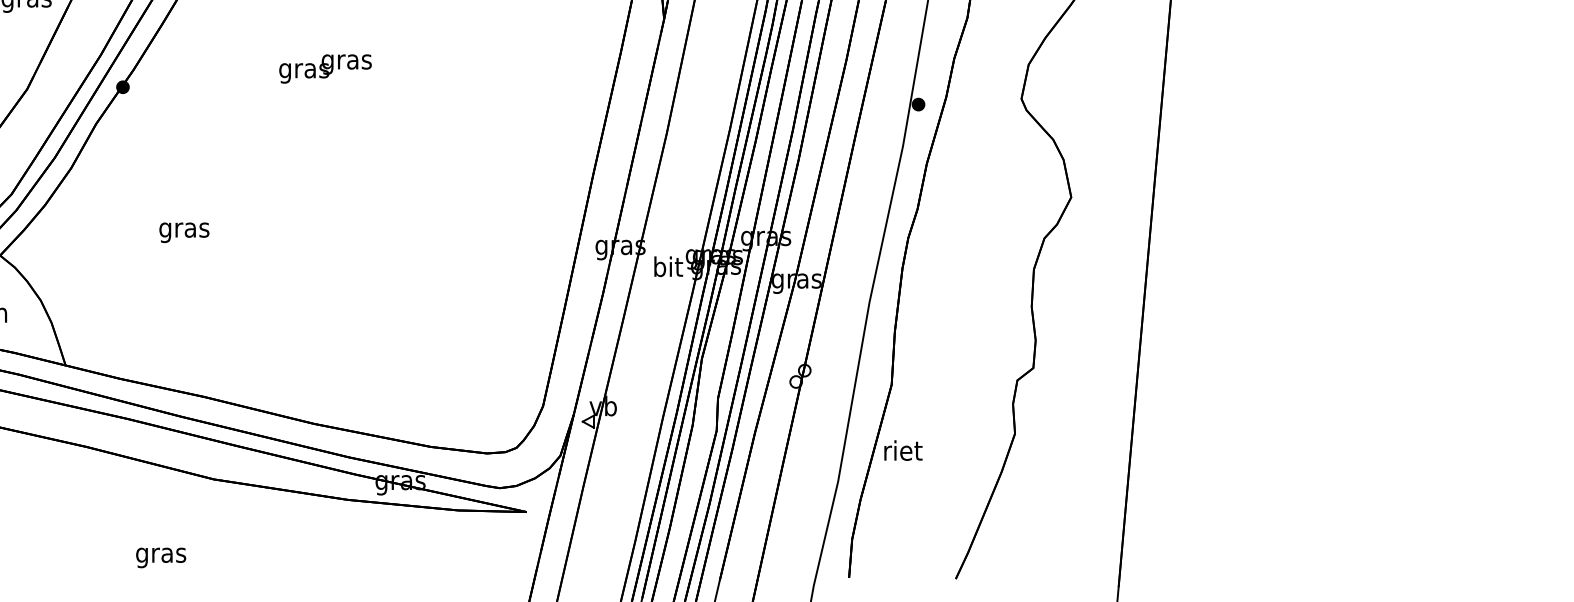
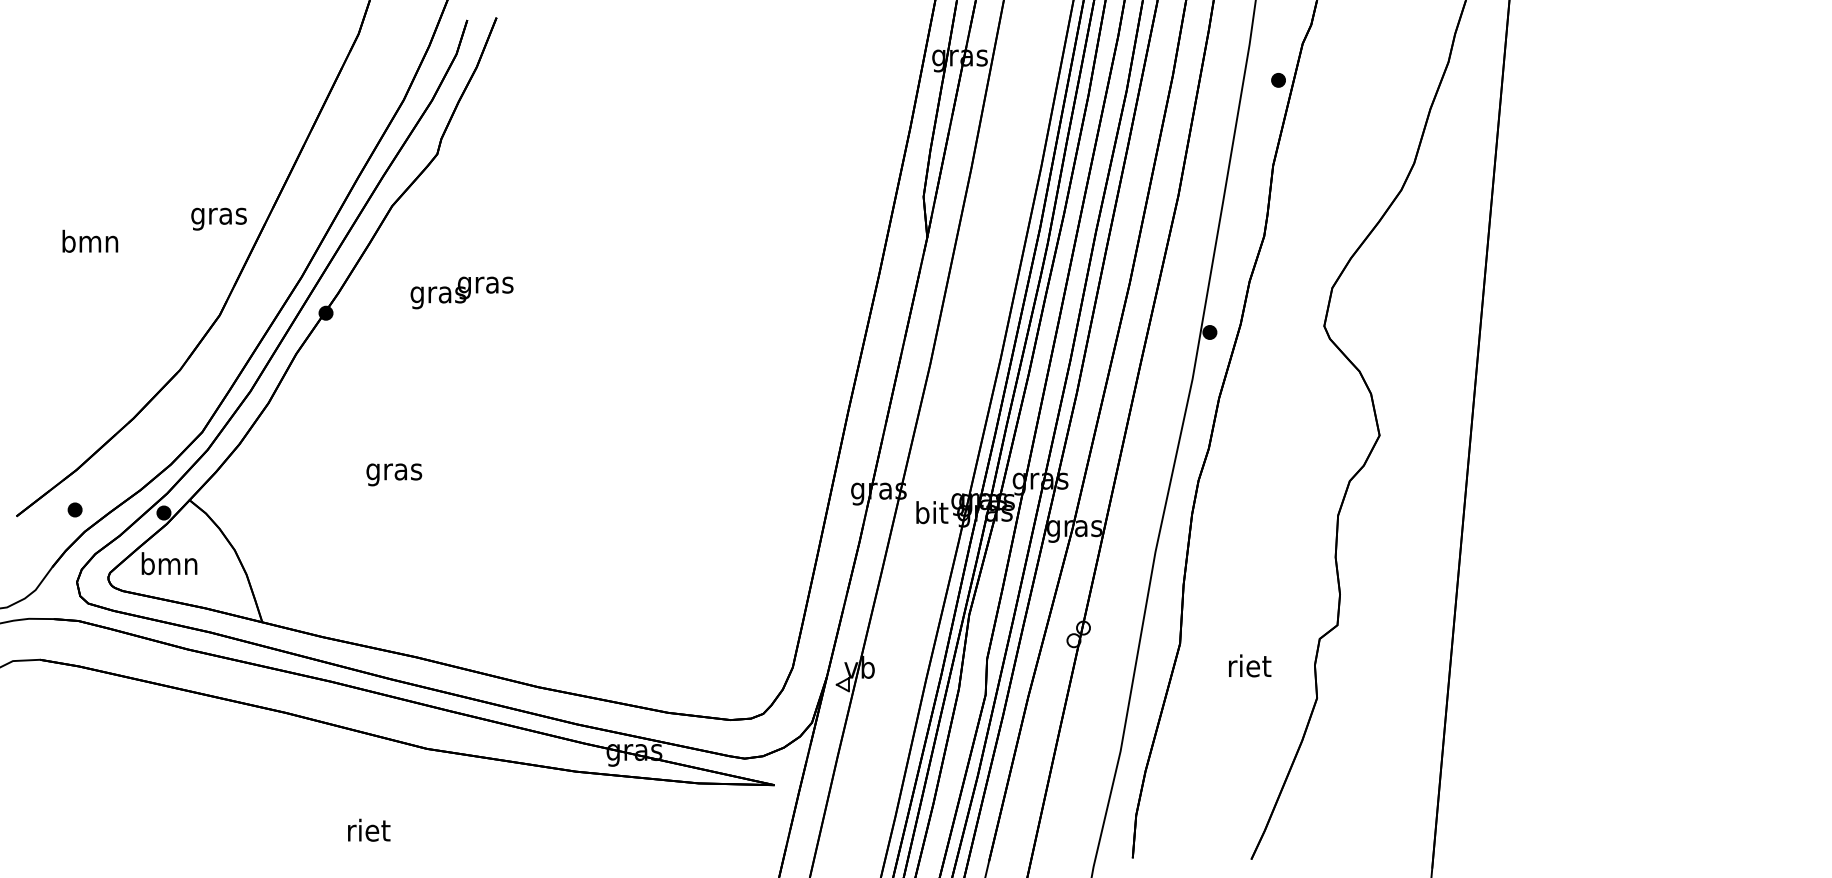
text: (325, 68) -> (461, 292), moved
text: (903, 450) -> (1250, 665), moved
text: (161, 554) -> (368, 832), gras -> riet

